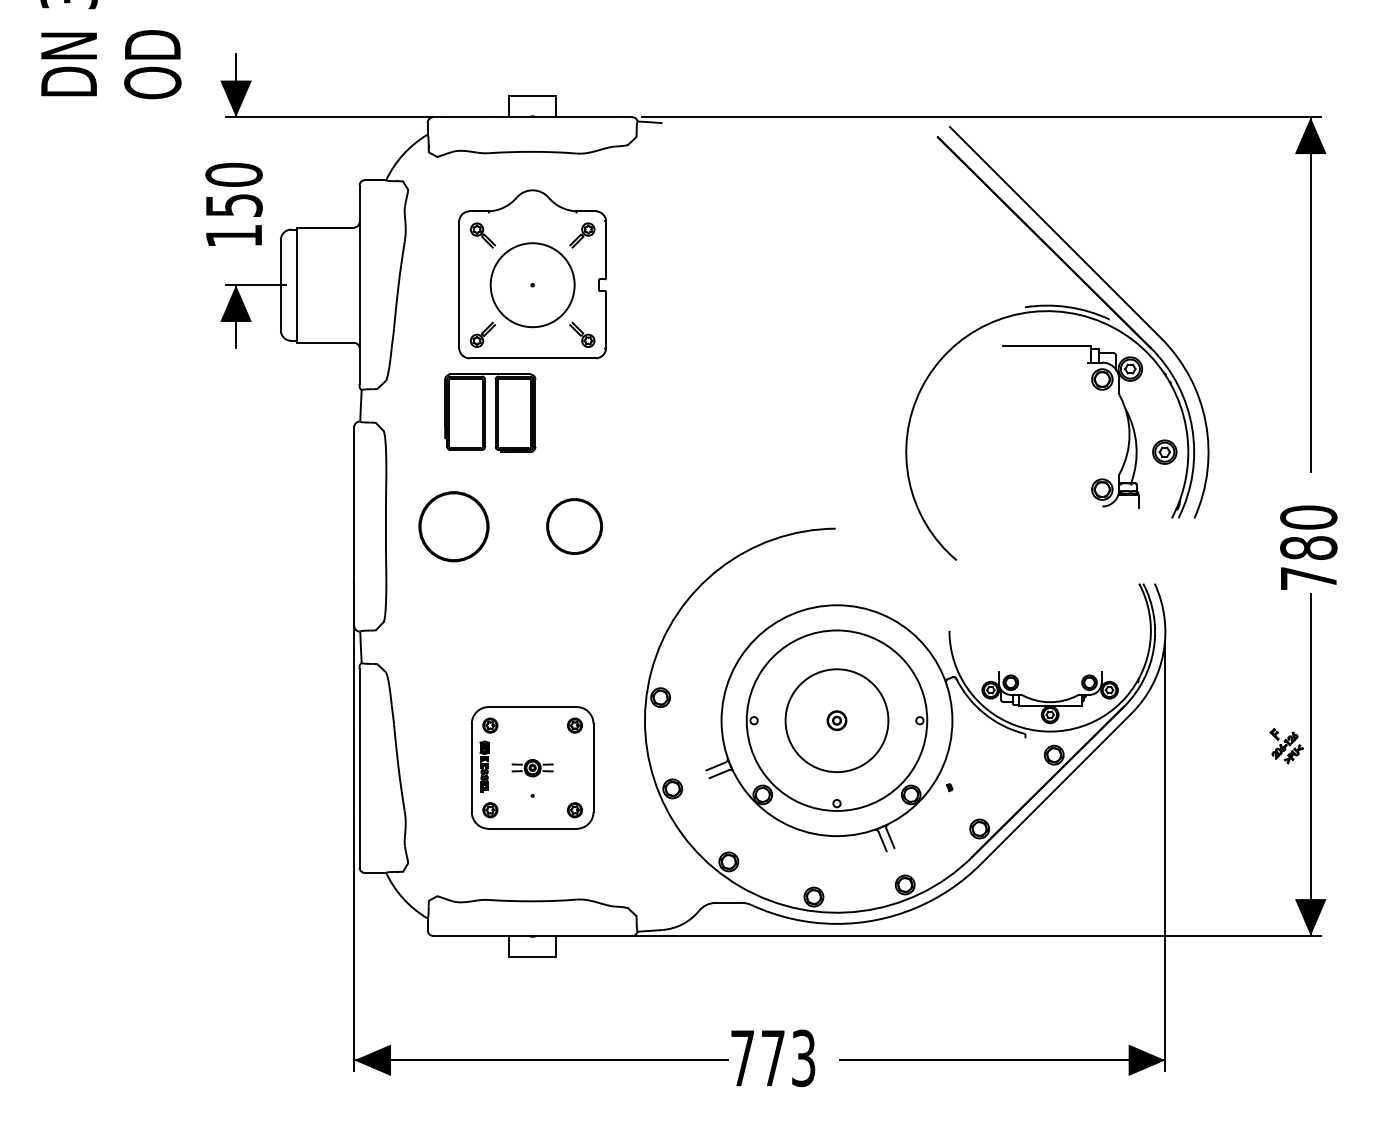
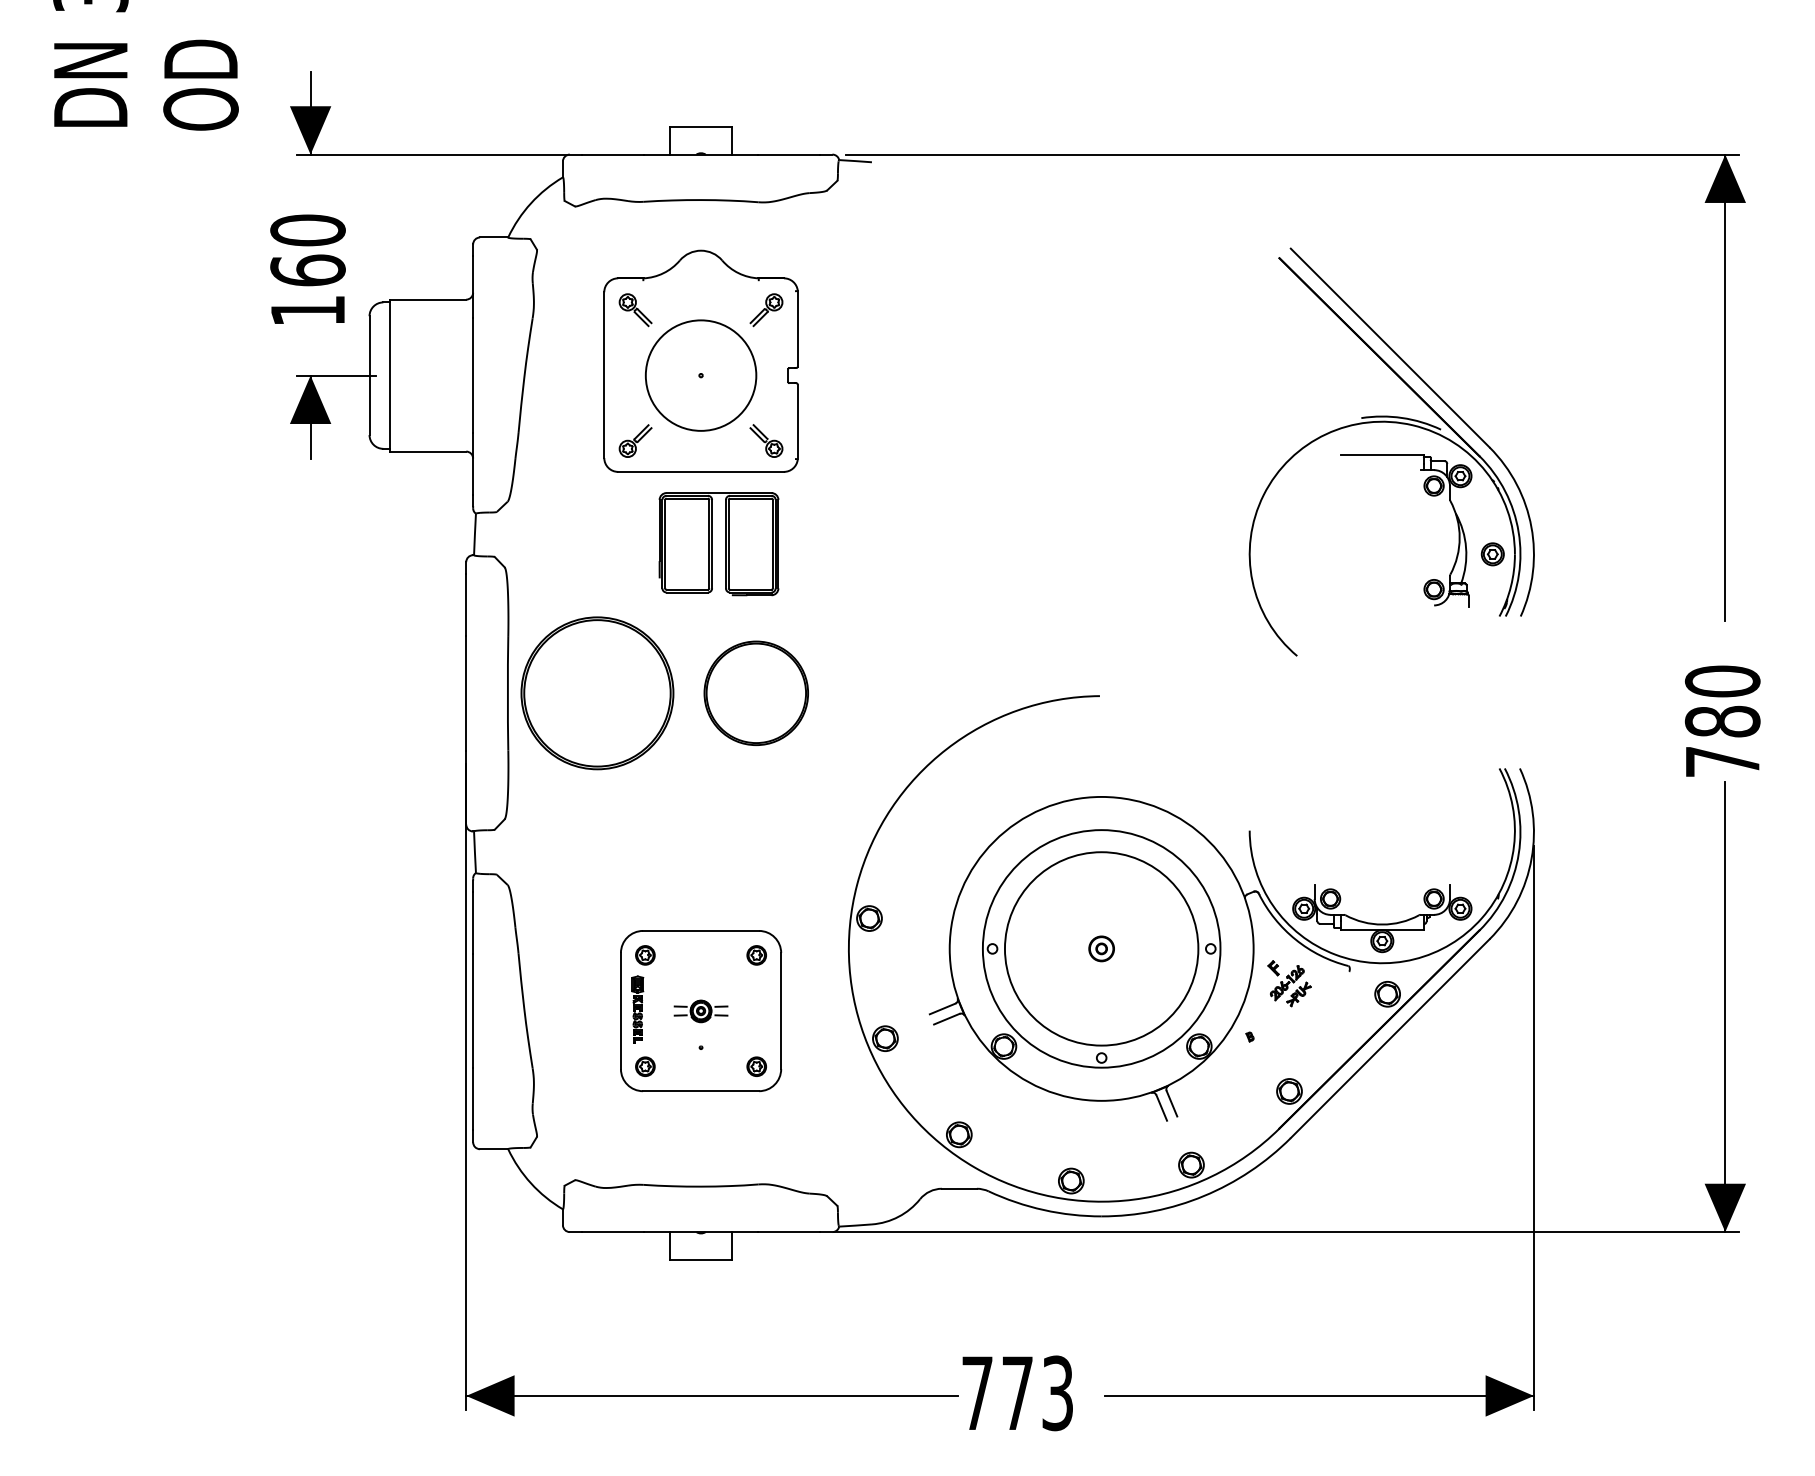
text: (233, 205) -> (307, 270), 150 -> 160
part: (1057, 342) -> (1391, 451), size x0.71
part: (490, 412) -> (719, 543), moved
part: (453, 526) -> (596, 693), size x1.67
part: (574, 526) -> (756, 693), size x1.43
circle: (836, 720) -> (1101, 948), size x1.43
part: (1286, 746) -> (1289, 984), moved

